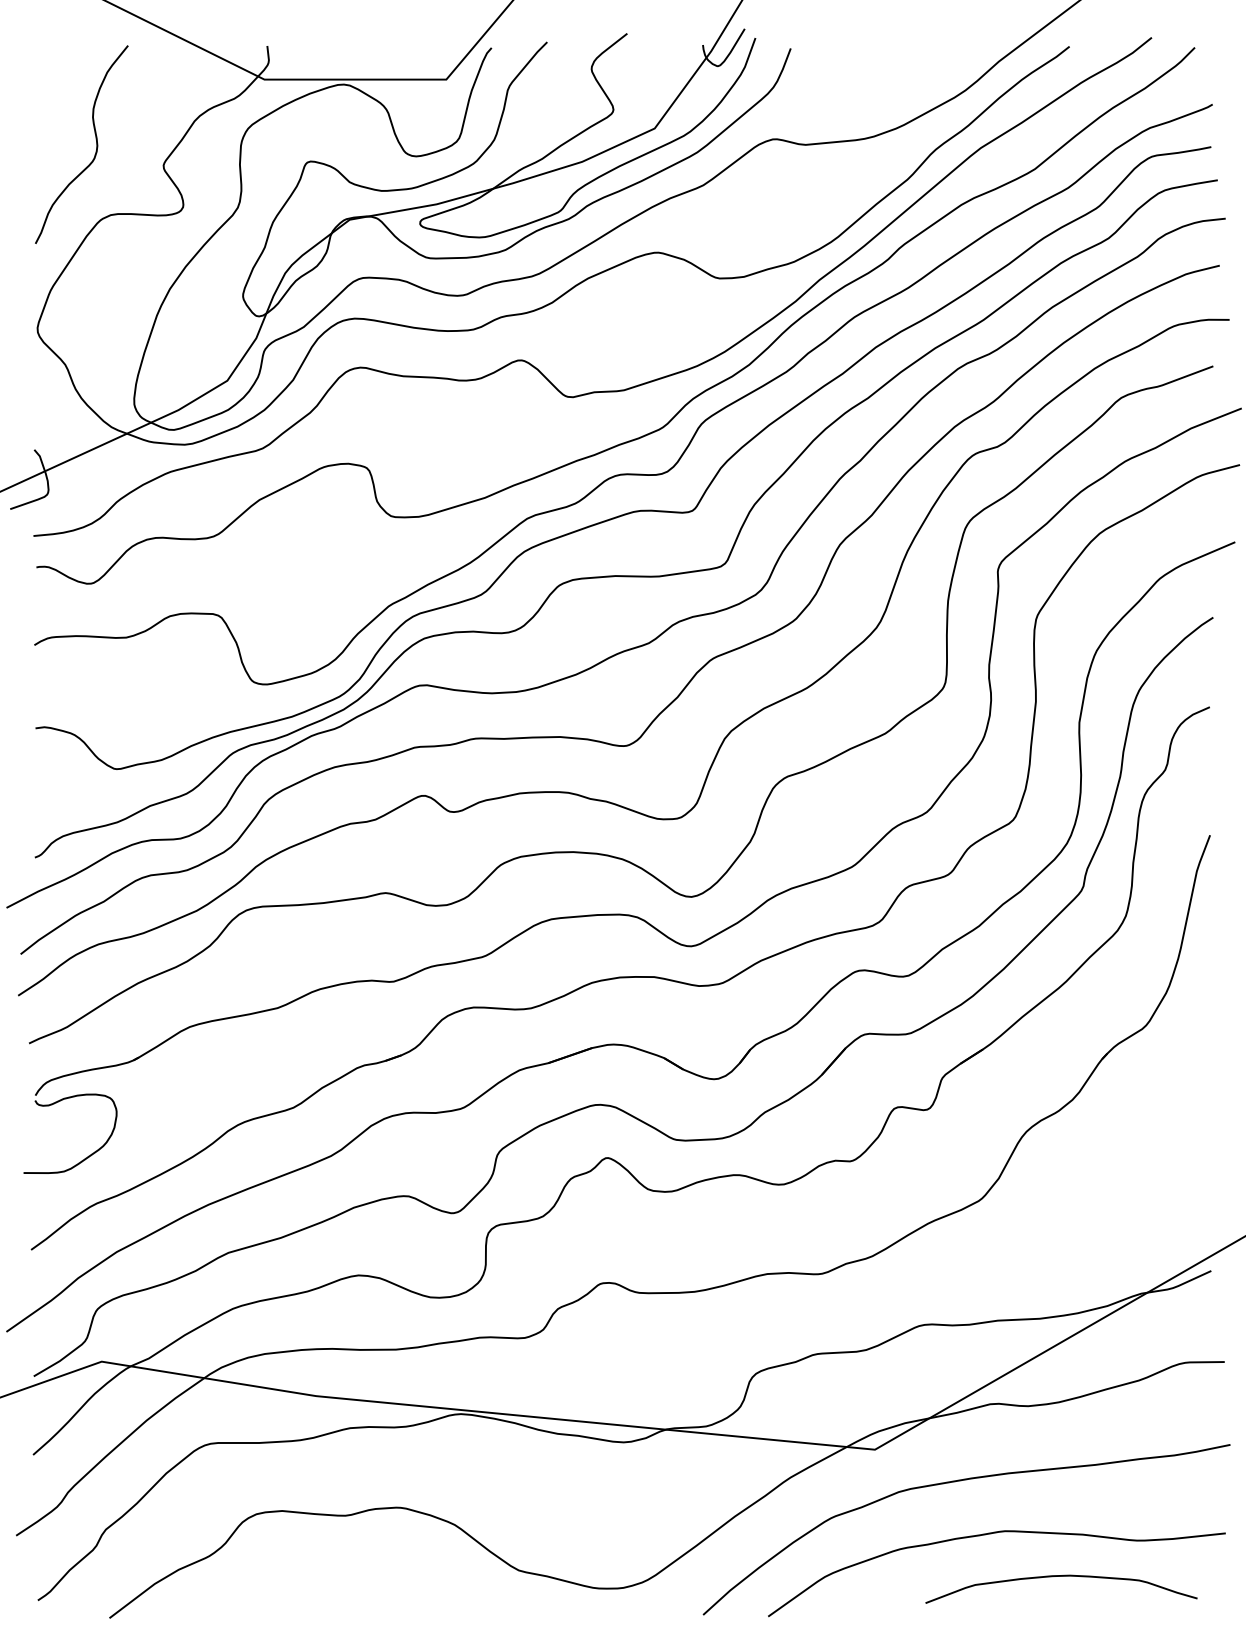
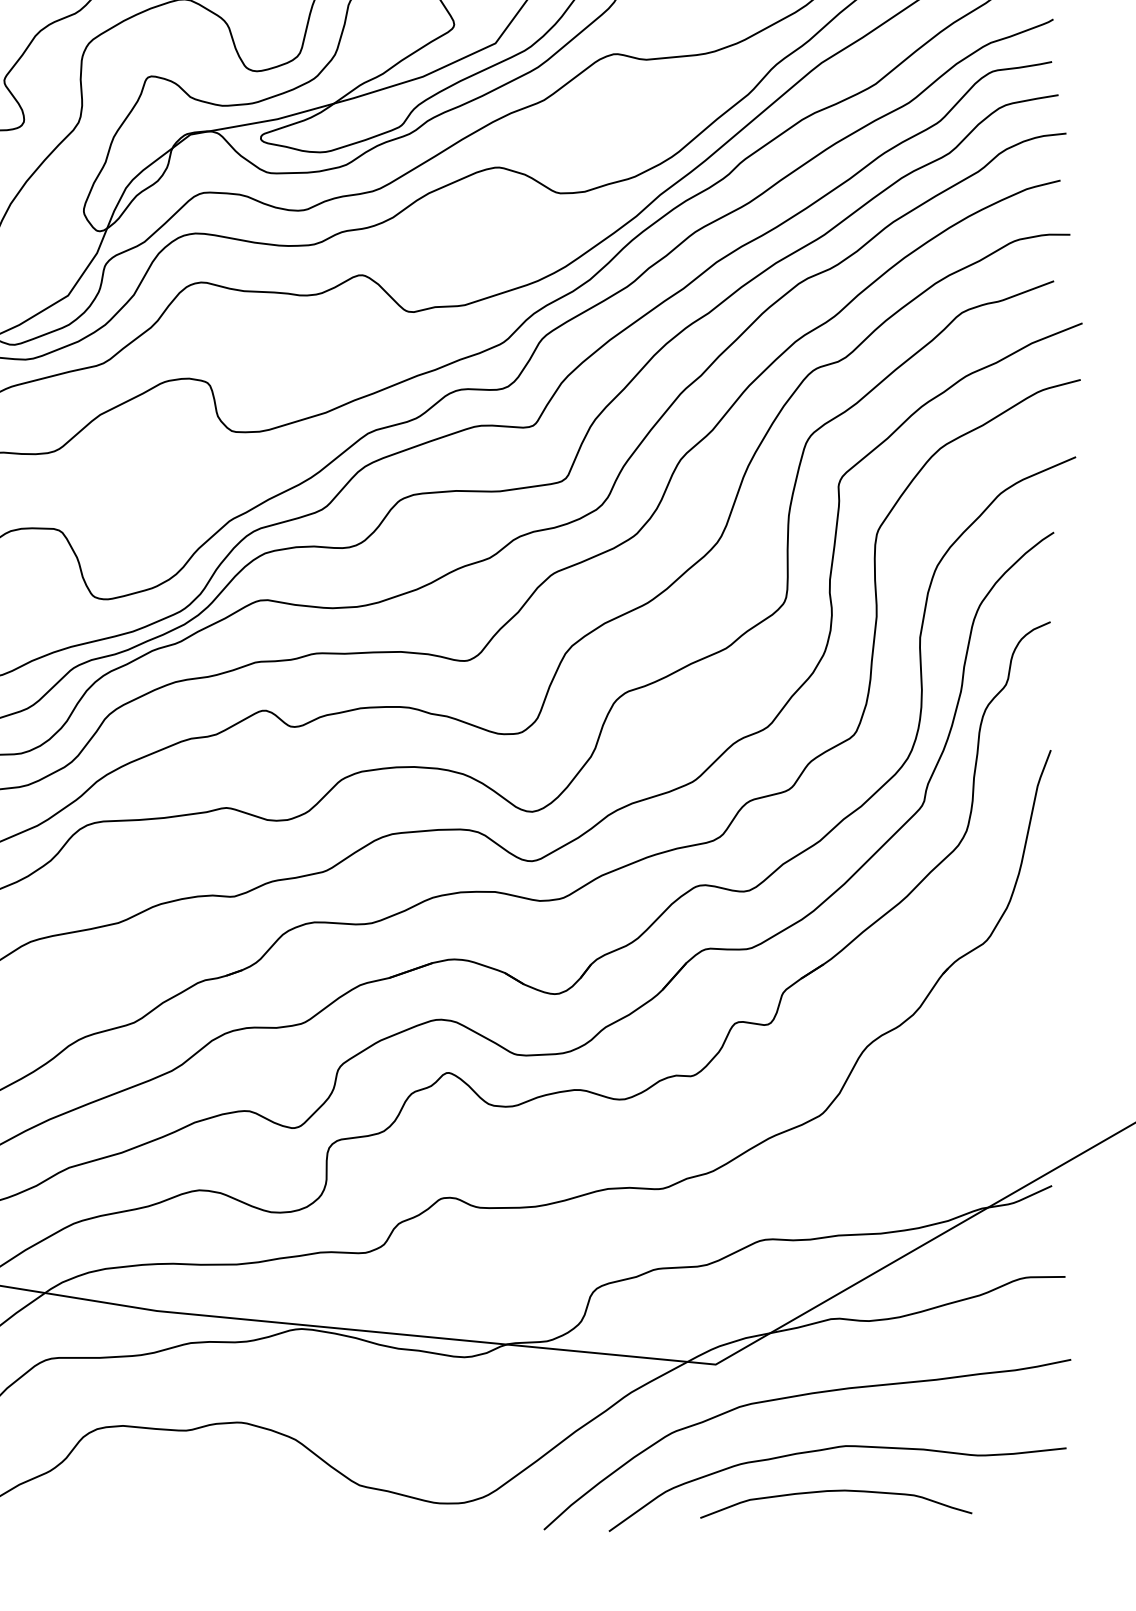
curve: (1061, 1576) -> (836, 1491), moved

